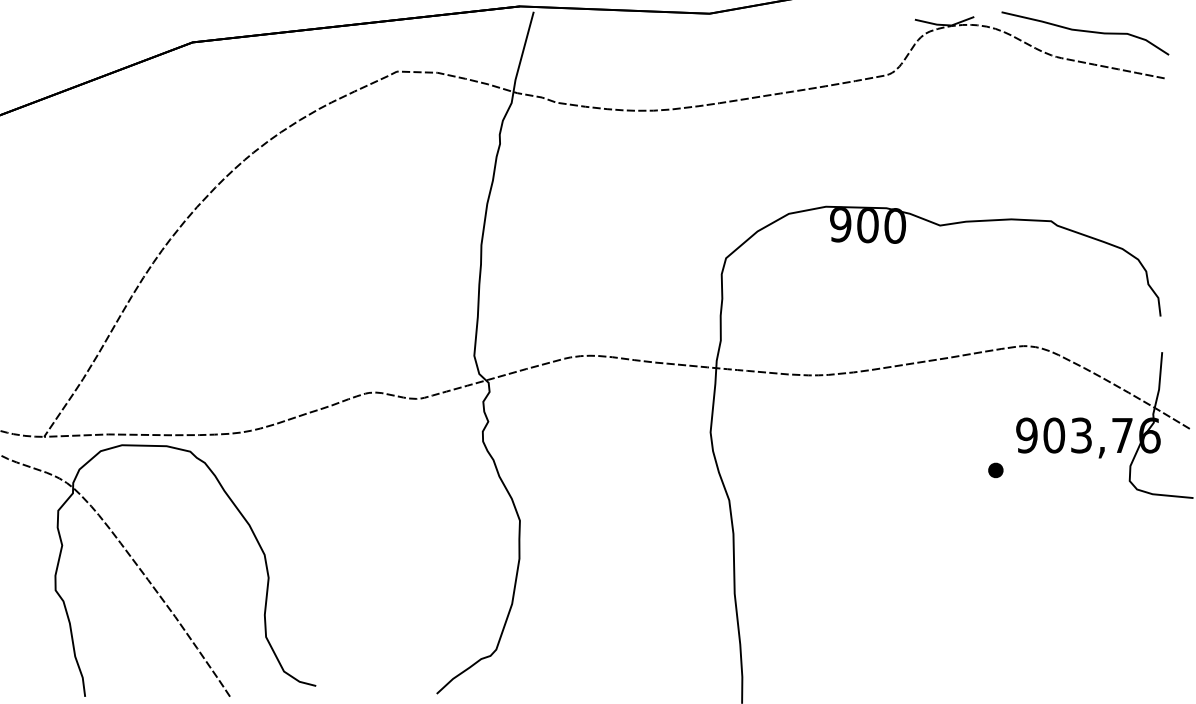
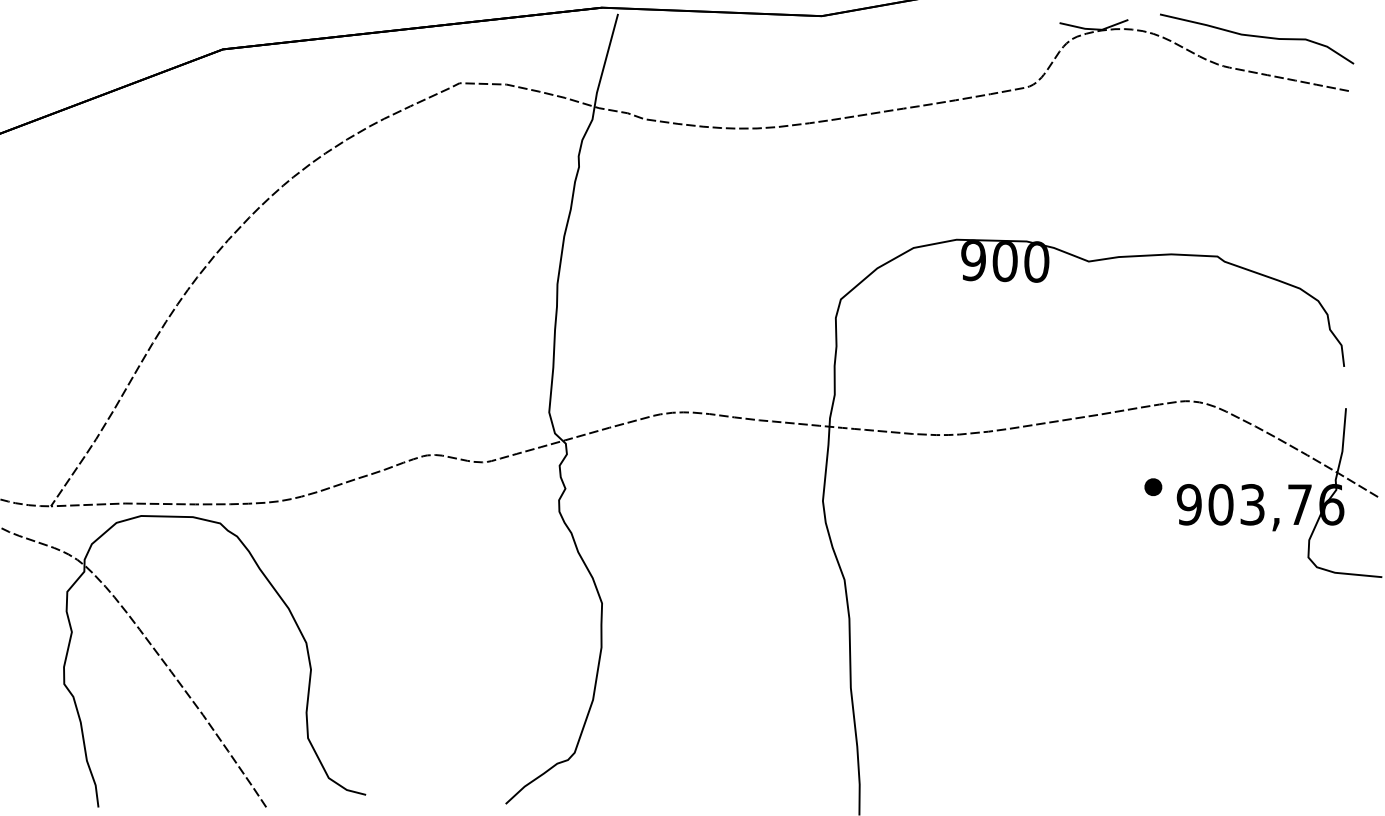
part: (995, 469) -> (1153, 486), moved

